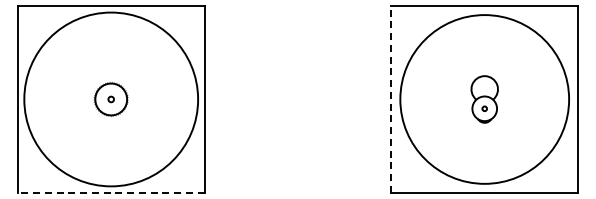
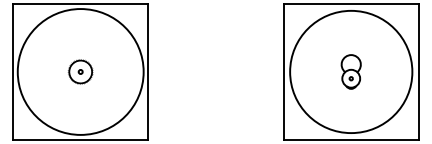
line: (391, 99) -> (283, 72), dashed -> solid
line: (110, 192) -> (80, 139), dashed -> solid

